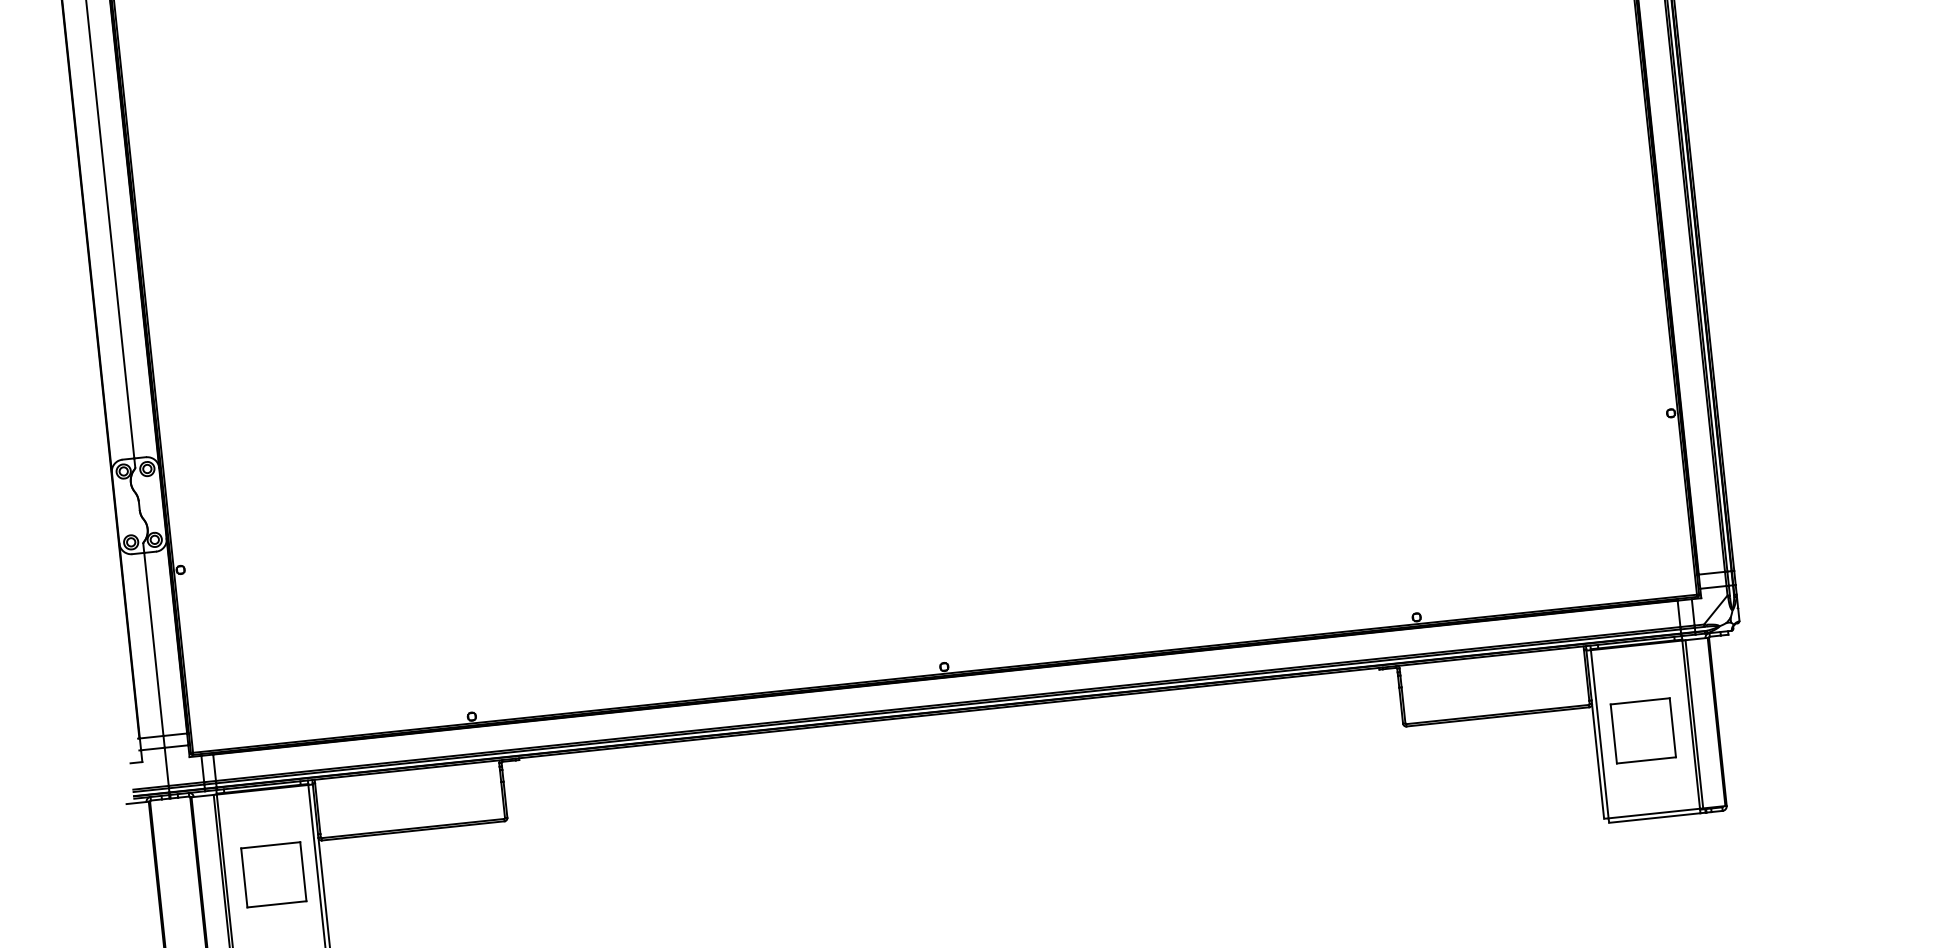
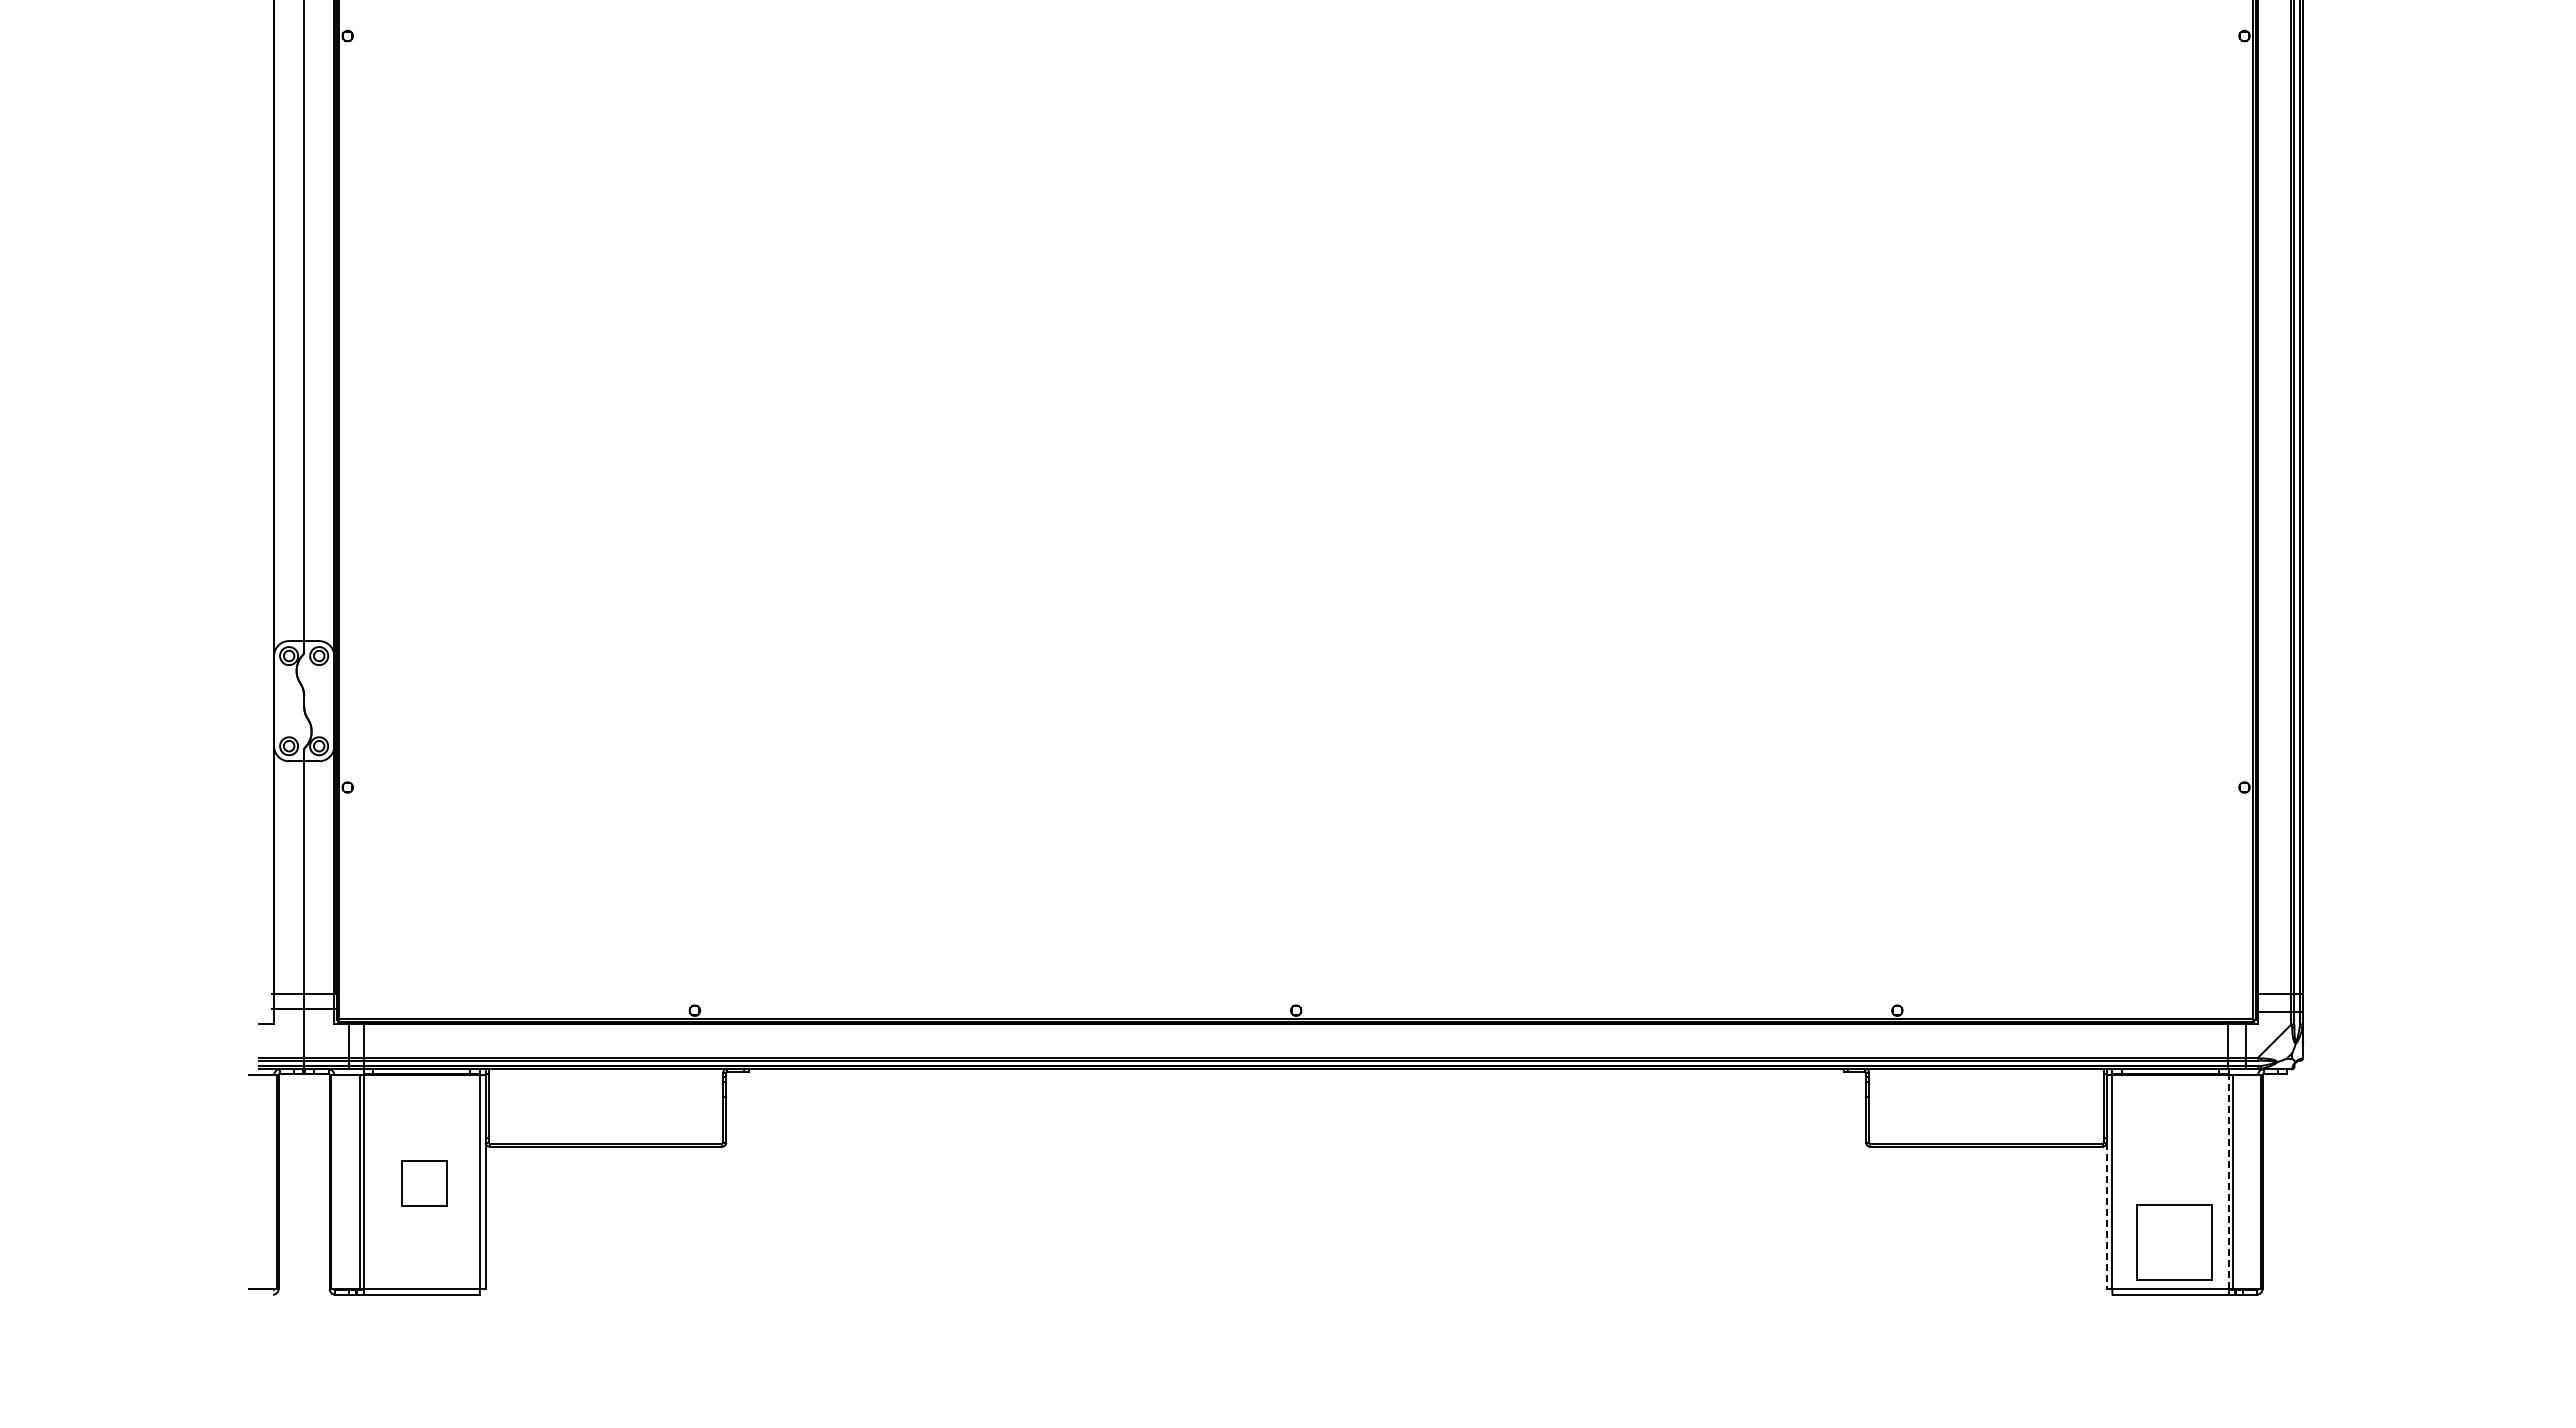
line: (1691, 724) -> (2228, 1181), solid -> dashed
part: (1643, 730) -> (2174, 1242), moved
line: (1598, 761) -> (2106, 1216), solid -> dashed
part: (273, 874) -> (424, 1183), size x0.6

